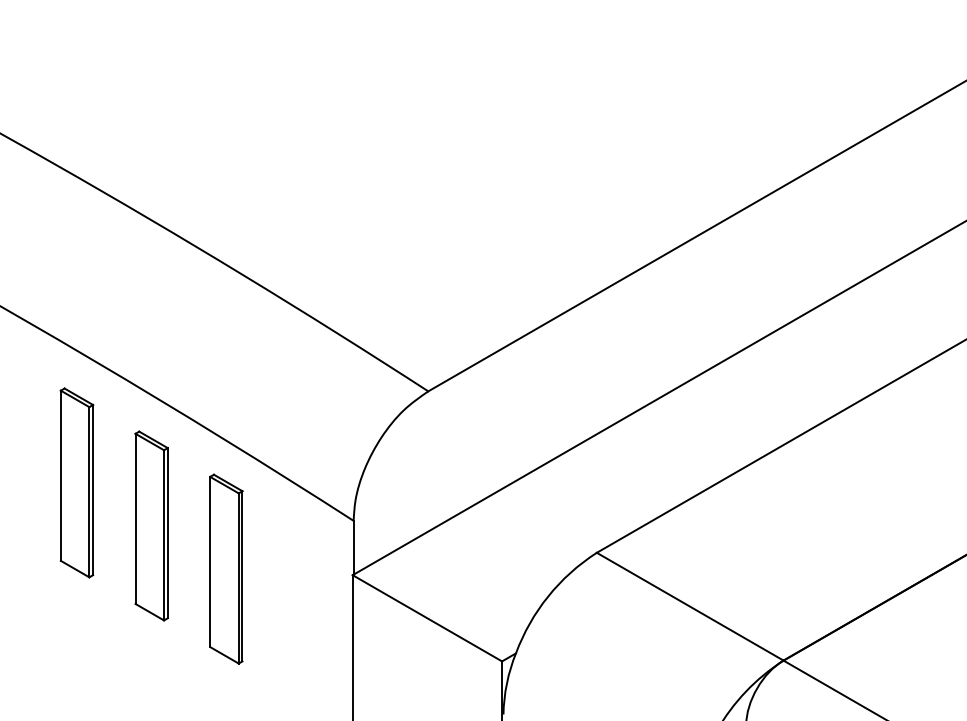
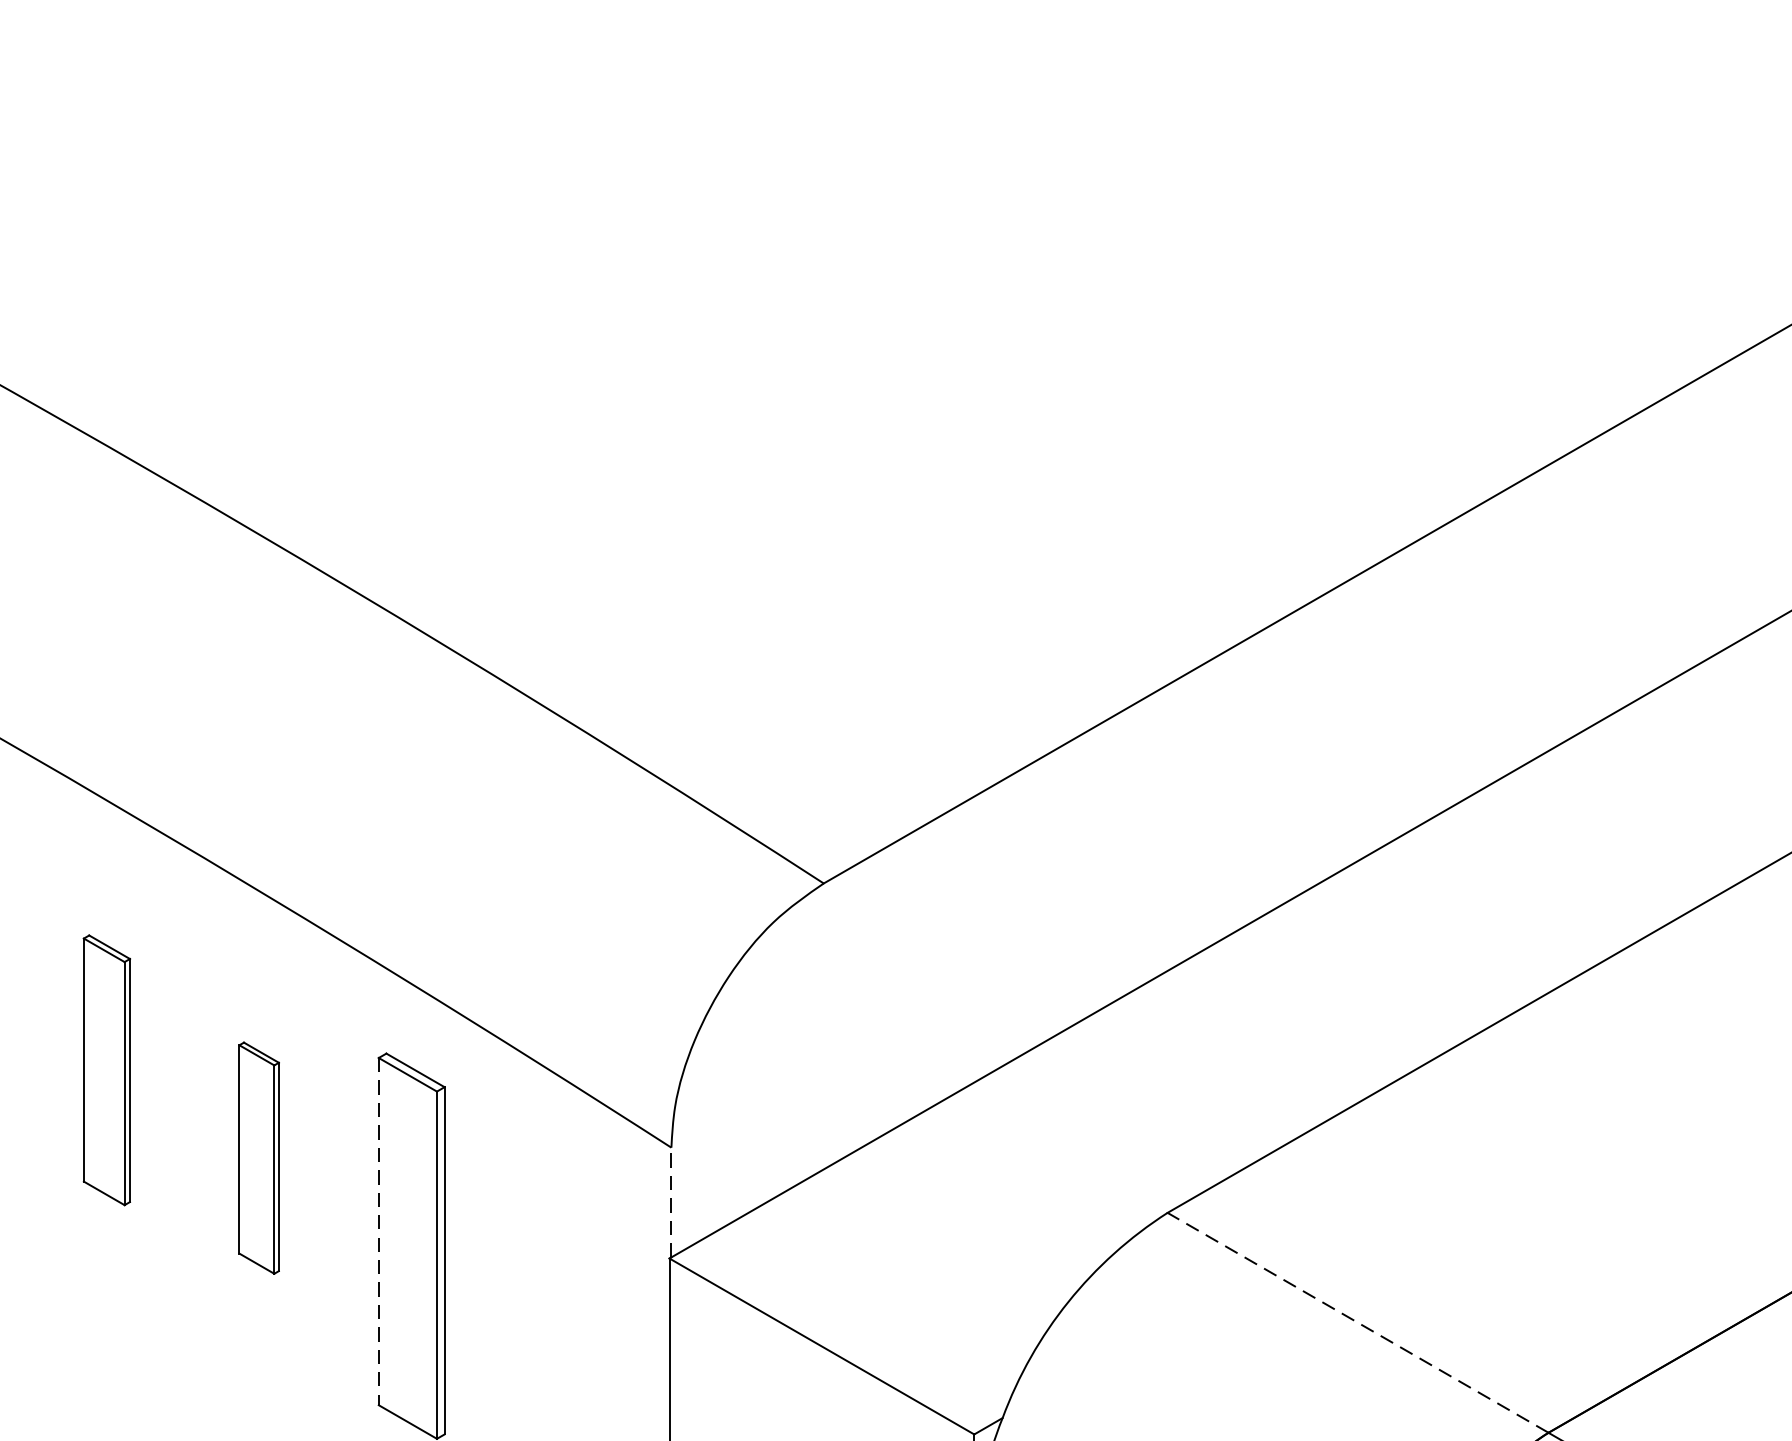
part: (76, 482) -> (105, 1069), size x0.7
part: (151, 525) -> (258, 1157), size x0.6
line: (353, 547) -> (671, 1202), solid -> dashed
line: (210, 562) -> (379, 1232), solid -> dashed
line: (690, 606) -> (1358, 1322), solid -> dashed

